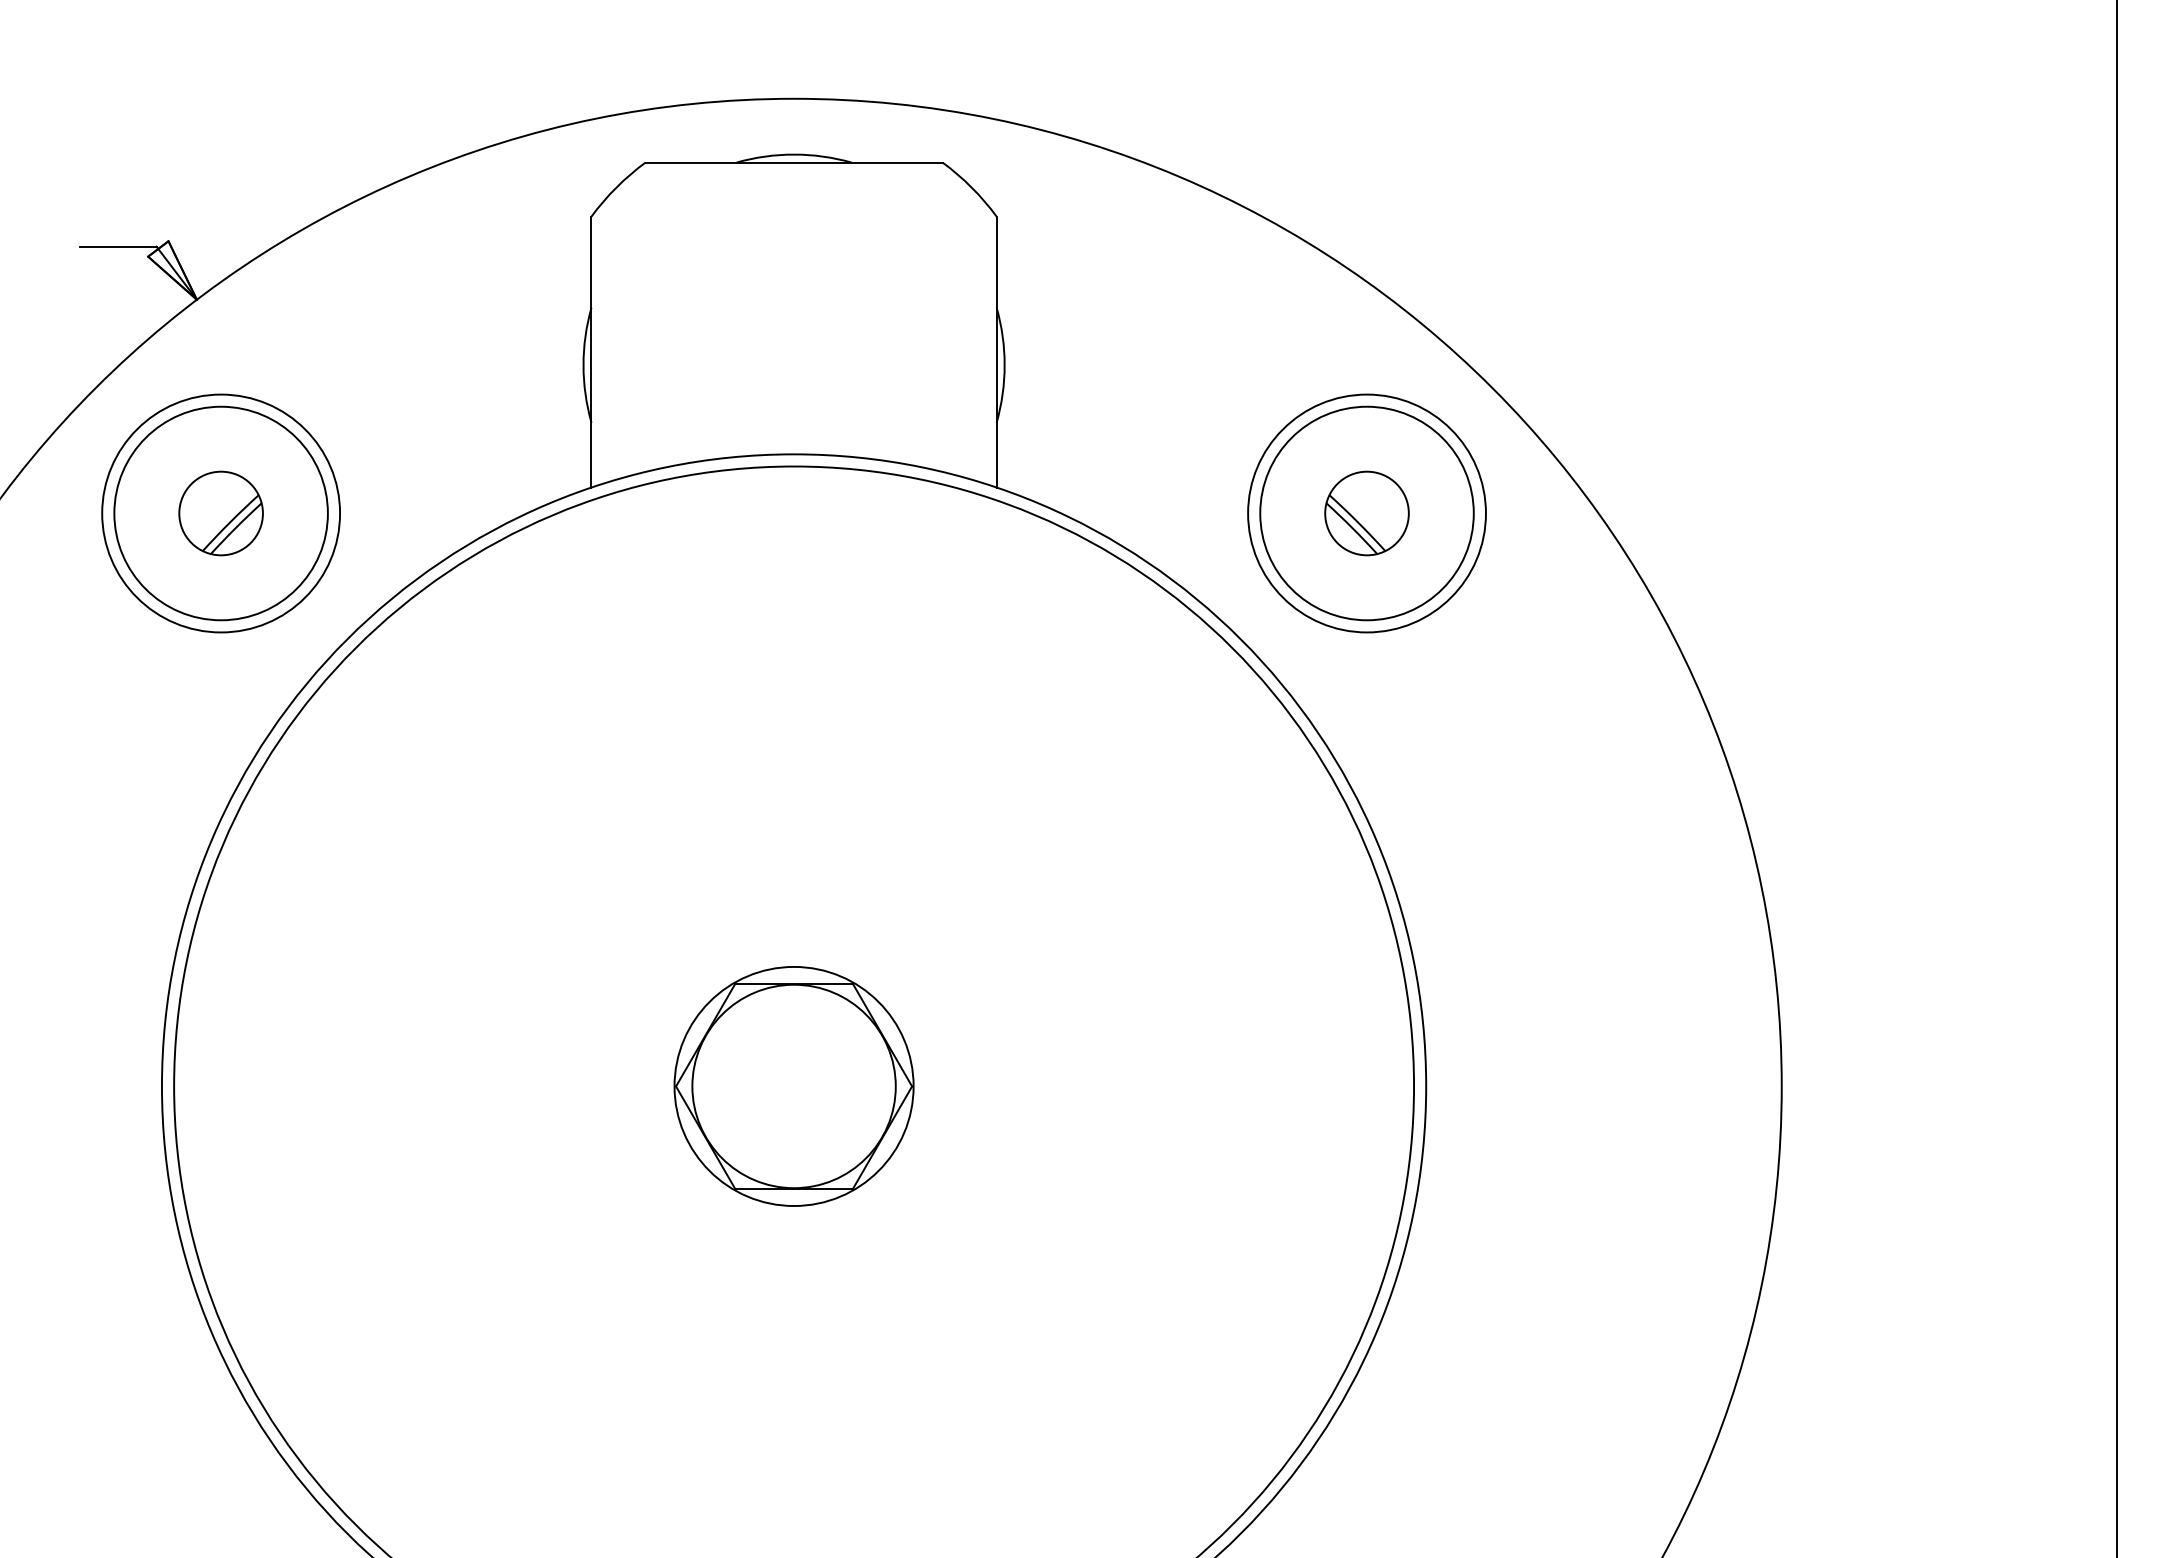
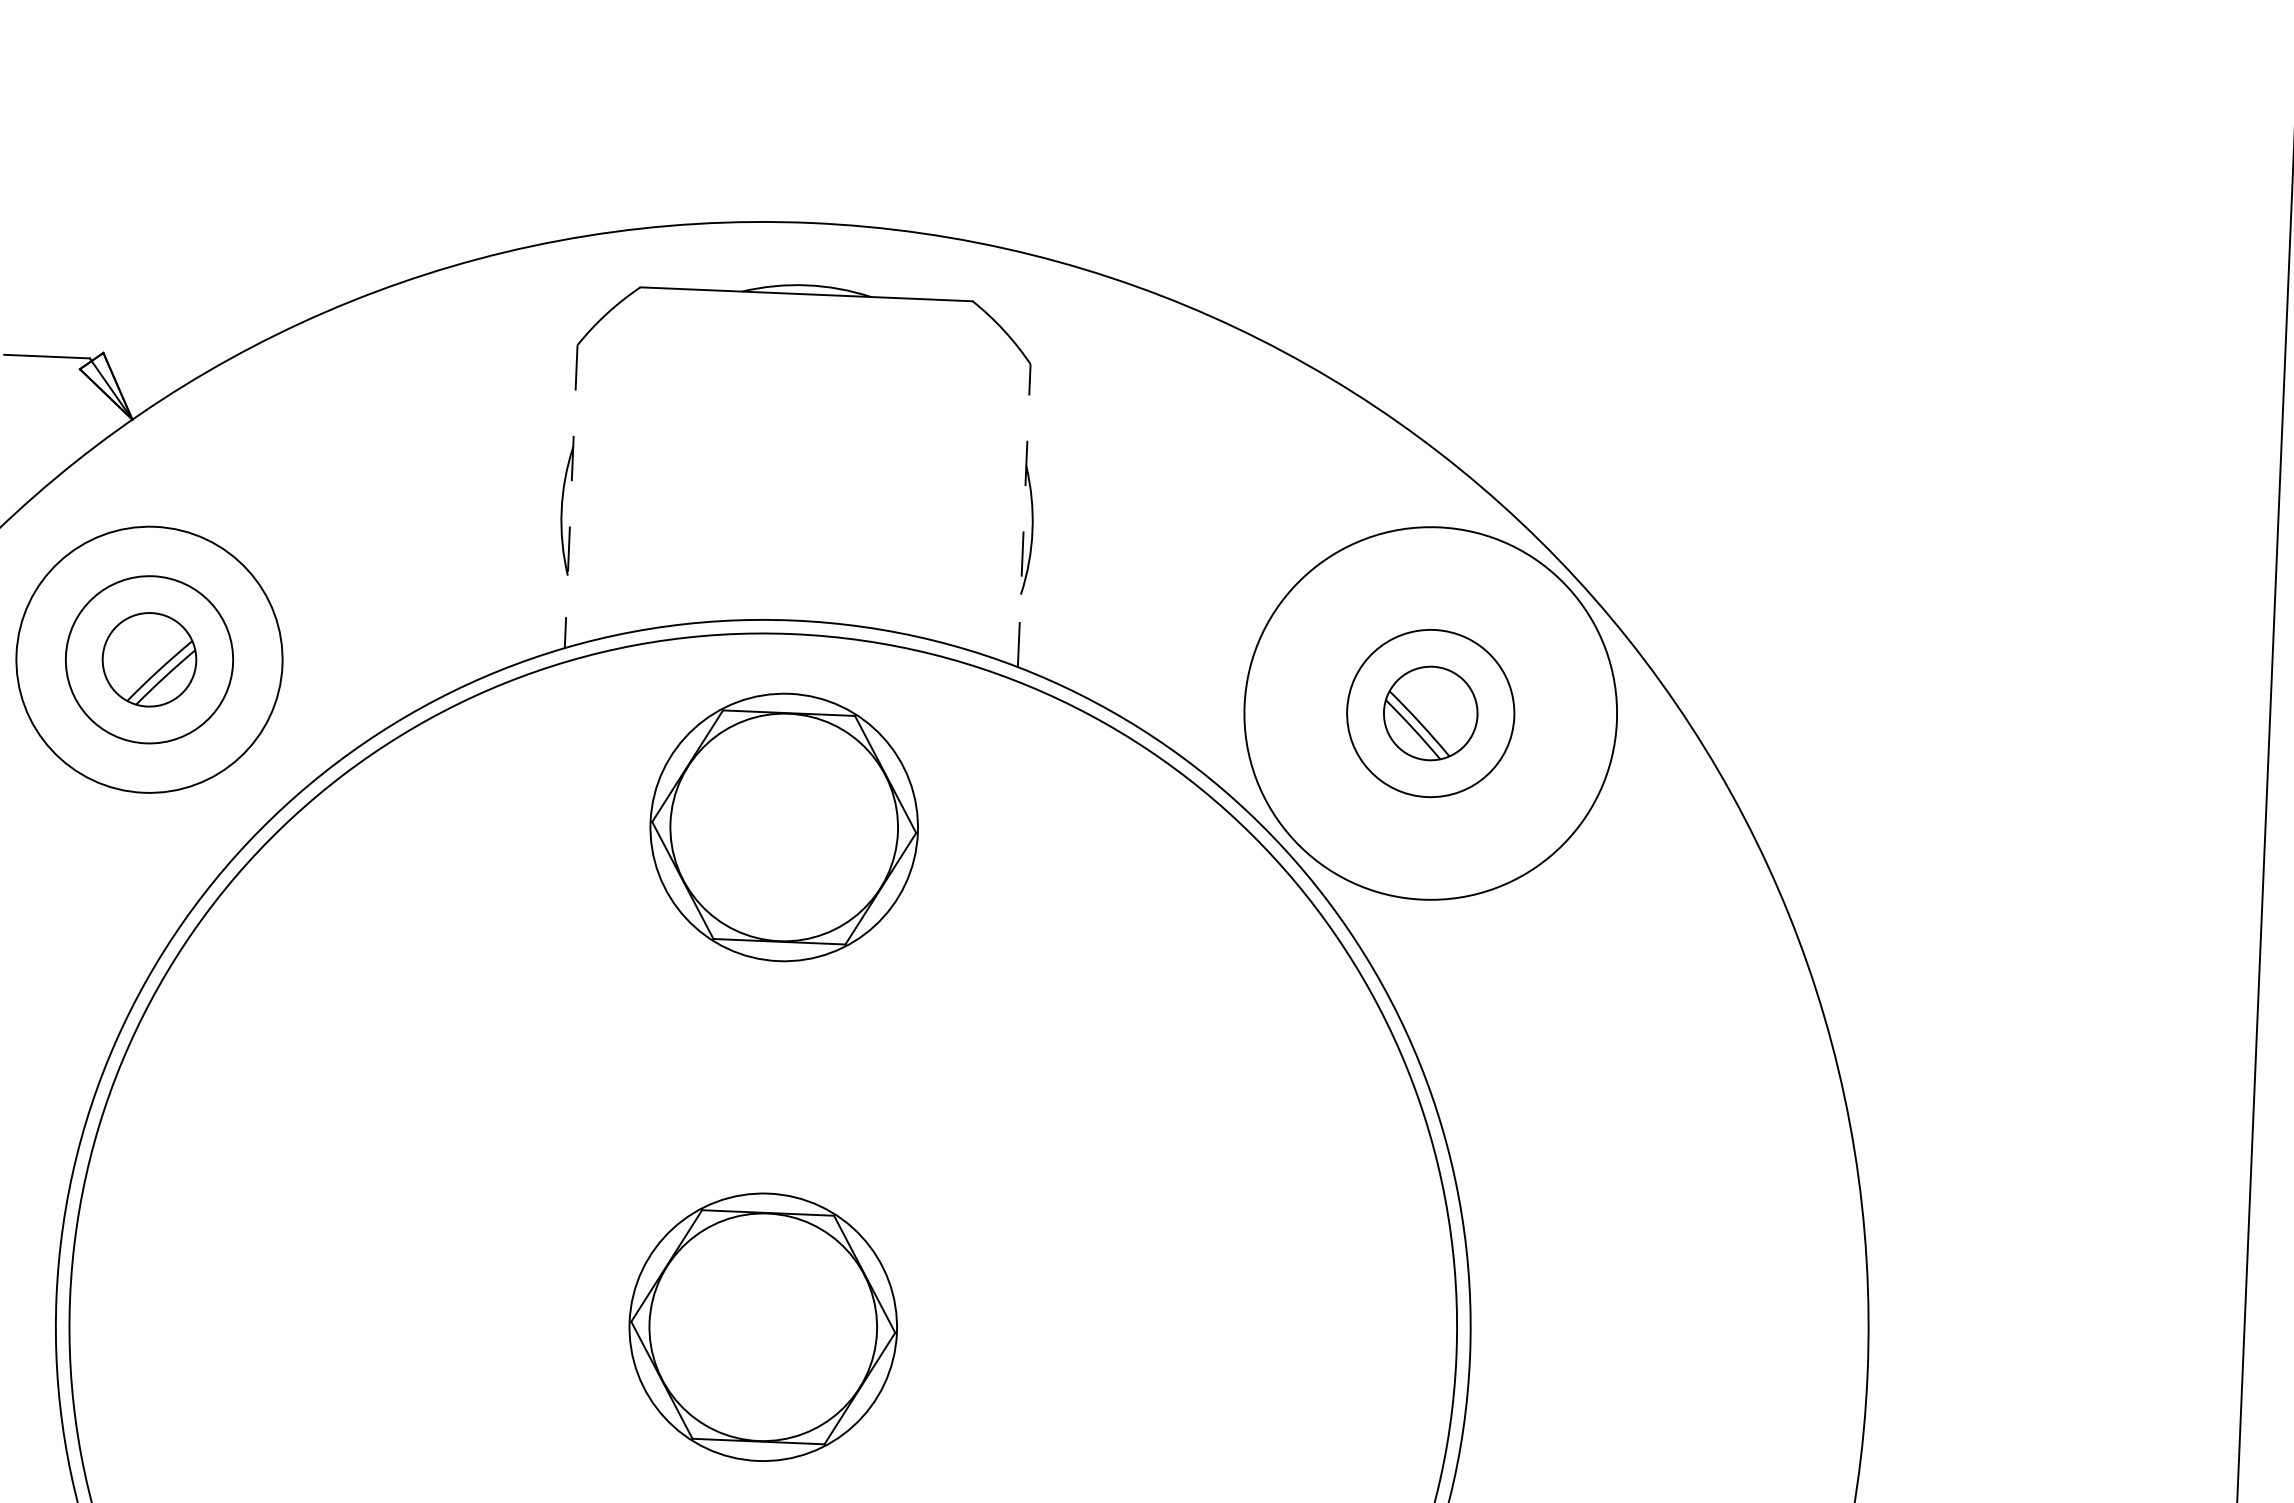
line: (591, 352) -> (571, 497), solid -> dashed
line: (996, 352) -> (1024, 516), solid -> dashed
circle: (220, 513) -> (148, 659), size x0.7
circle: (1366, 513) -> (1430, 713), size x0.7
circle: (1366, 513) -> (1430, 713), size x1.4
part: (793, 639) -> (783, 827), added

